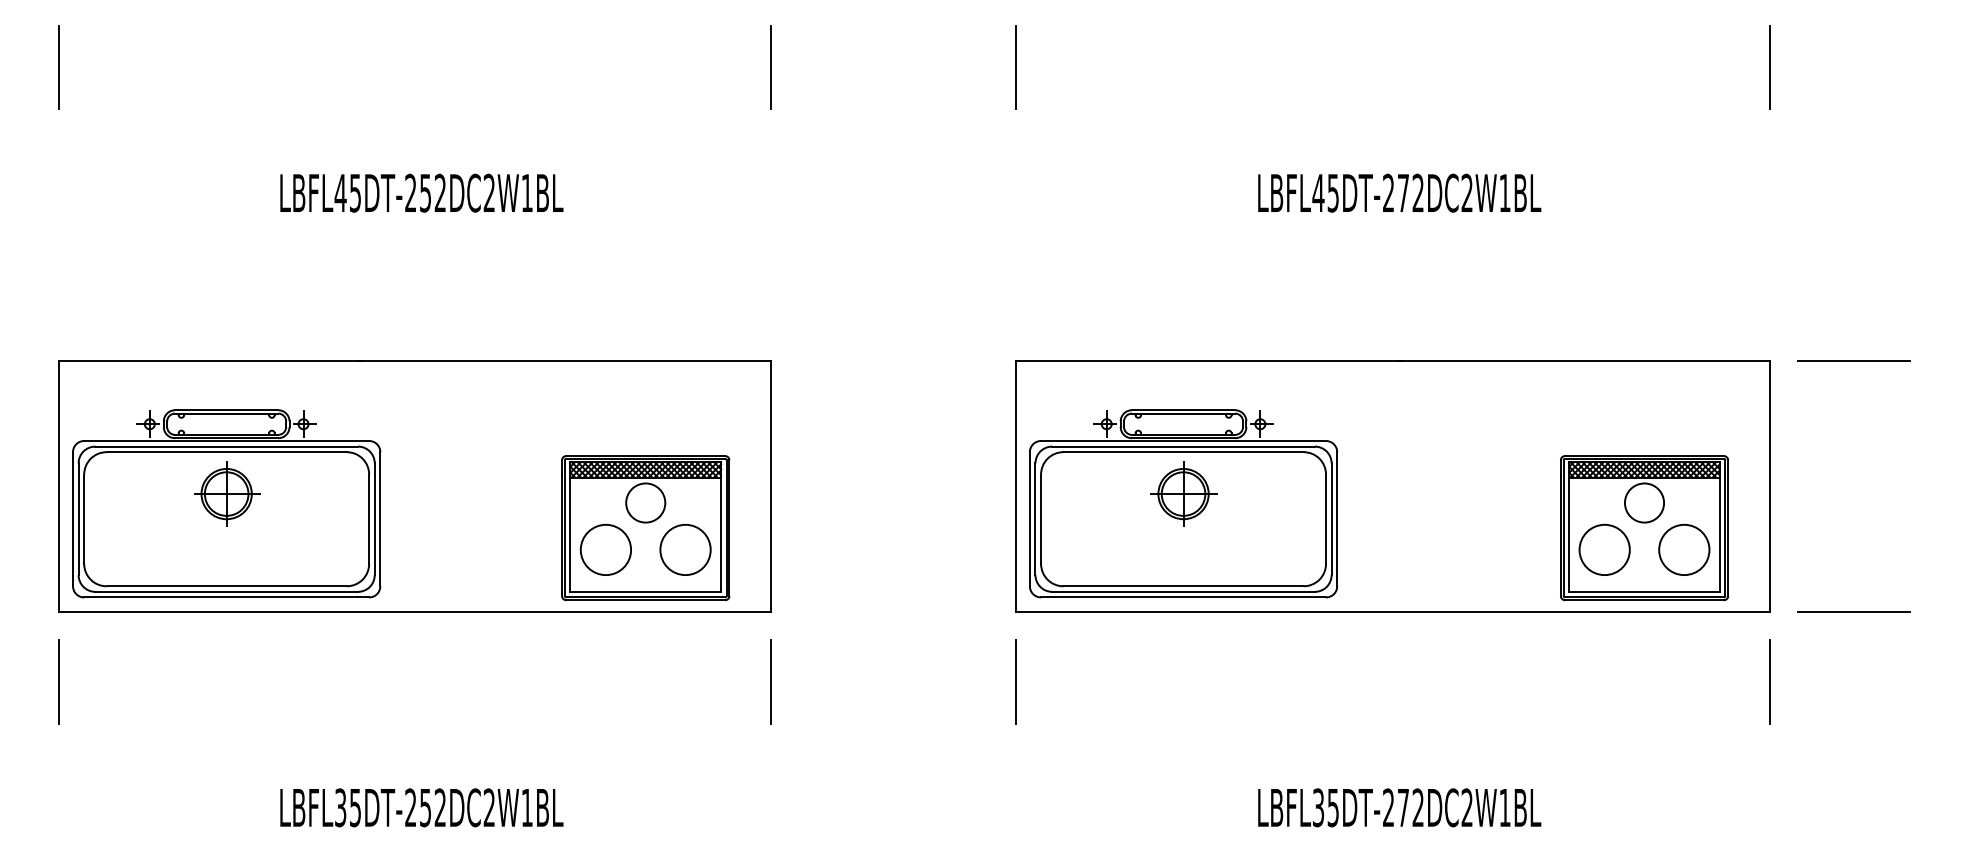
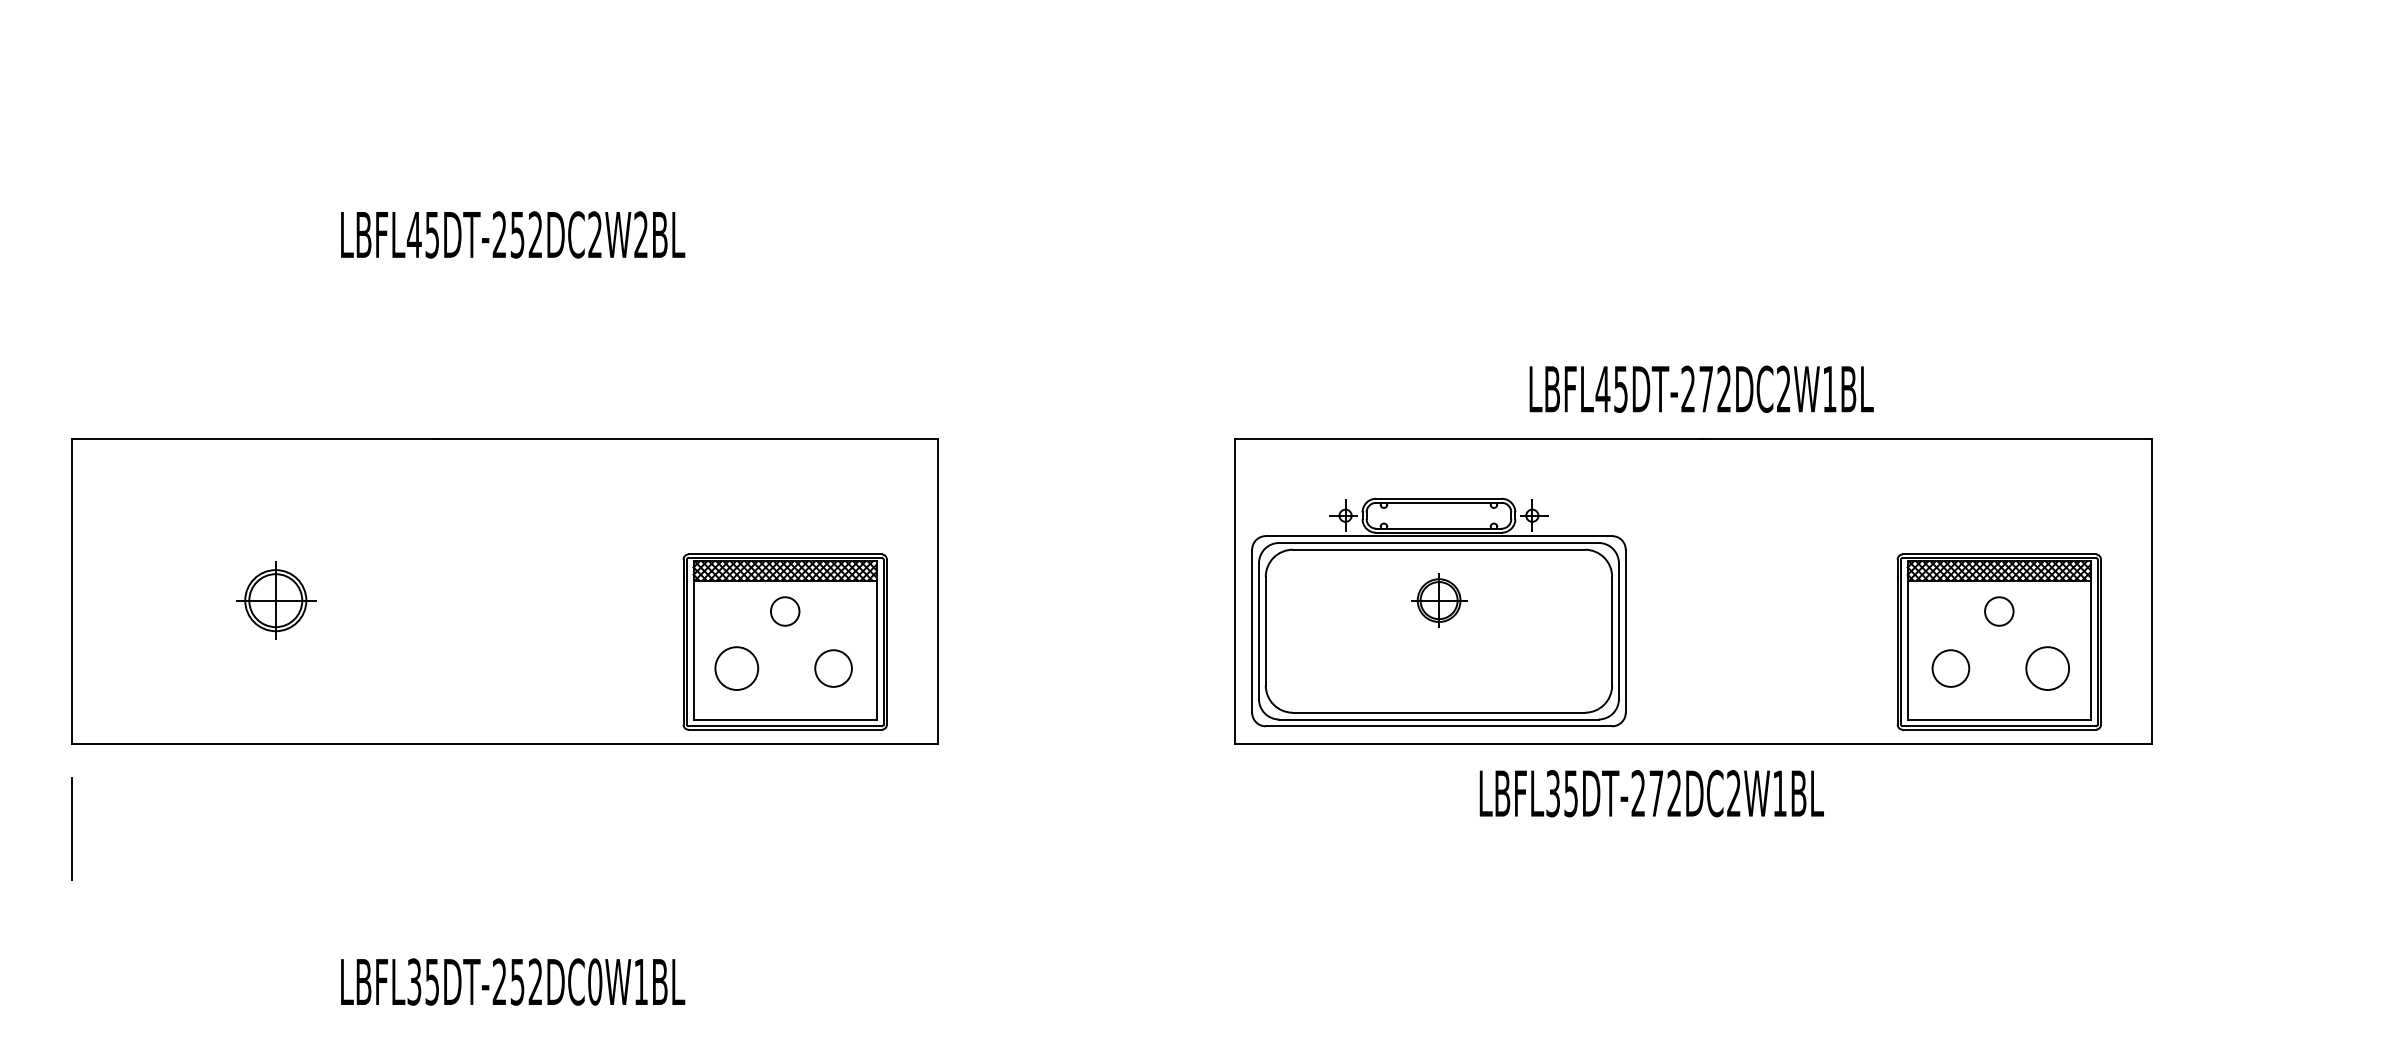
line: (59, 67) -> (72, 82), removed
line: (770, 67) -> (936, 82), removed
line: (1015, 67) -> (1234, 82), removed
line: (1770, 67) -> (2152, 82), removed
text: (526, 192) -> (640, 234), LBFL45DT-252DC2W1BL -> LBFL45DT-252DC2W2BL
text: (1399, 192) -> (1701, 388), moved
line: (1853, 360) -> (2253, 438), removed
part: (1183, 493) -> (1438, 599), size x0.7
circle: (645, 502) -> (784, 610), size x0.6
circle: (1644, 502) -> (1999, 610), size x0.6
part: (226, 503) -> (275, 612), removed
circle: (605, 549) -> (736, 668), size x0.7
circle: (685, 549) -> (833, 668), size x0.6
circle: (1604, 549) -> (1950, 668), size x0.6
circle: (1684, 549) -> (2047, 668), size x0.7
line: (1853, 612) -> (2253, 744), removed
line: (1769, 681) -> (2151, 828), removed
line: (771, 682) -> (938, 829), removed
line: (1015, 682) -> (1234, 829), removed
text: (489, 807) -> (595, 981), LBFL35DT-252DC2W1BL -> LBFL35DT-252DC0W1BL
text: (1399, 807) -> (1651, 793), moved

